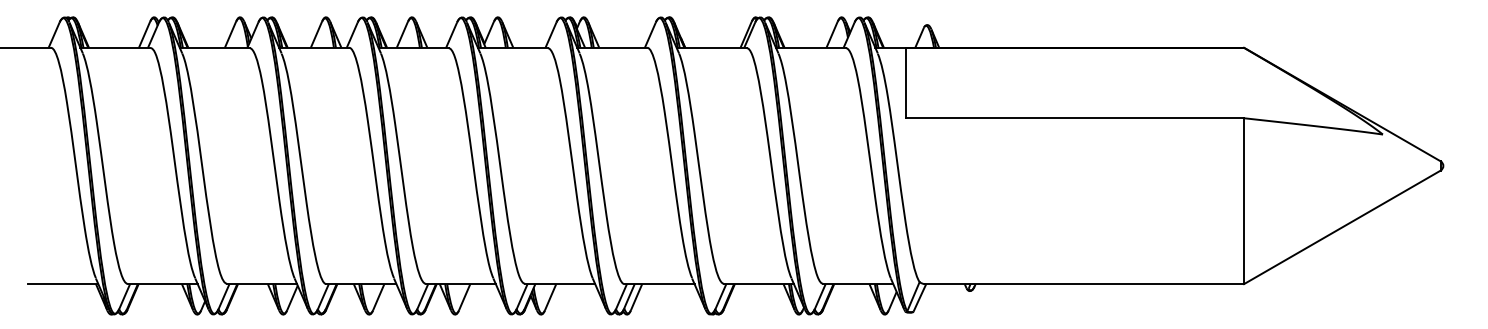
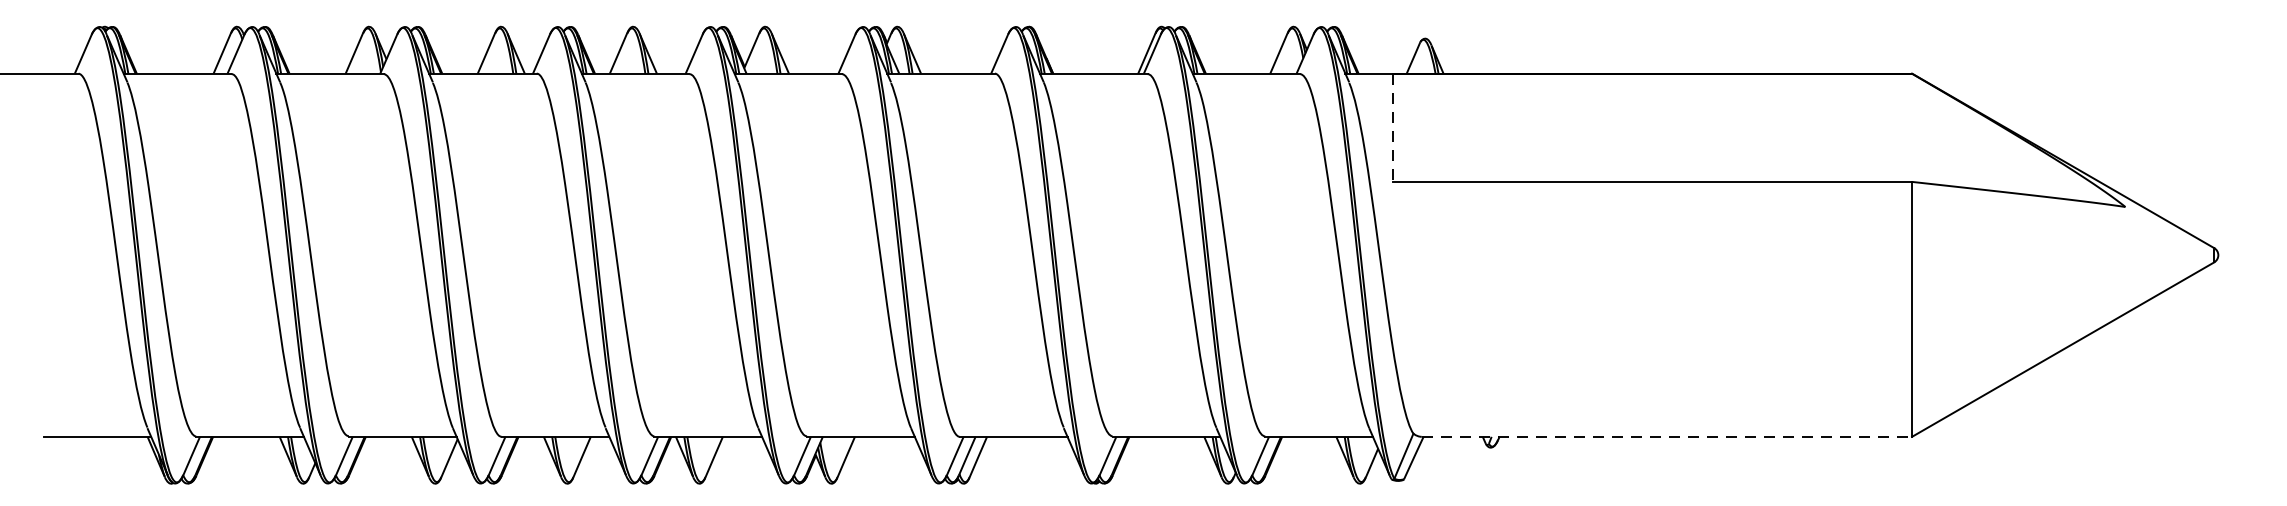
line: (906, 83) -> (1393, 128), solid -> dashed
line: (1084, 284) -> (1666, 437), solid -> dashed

